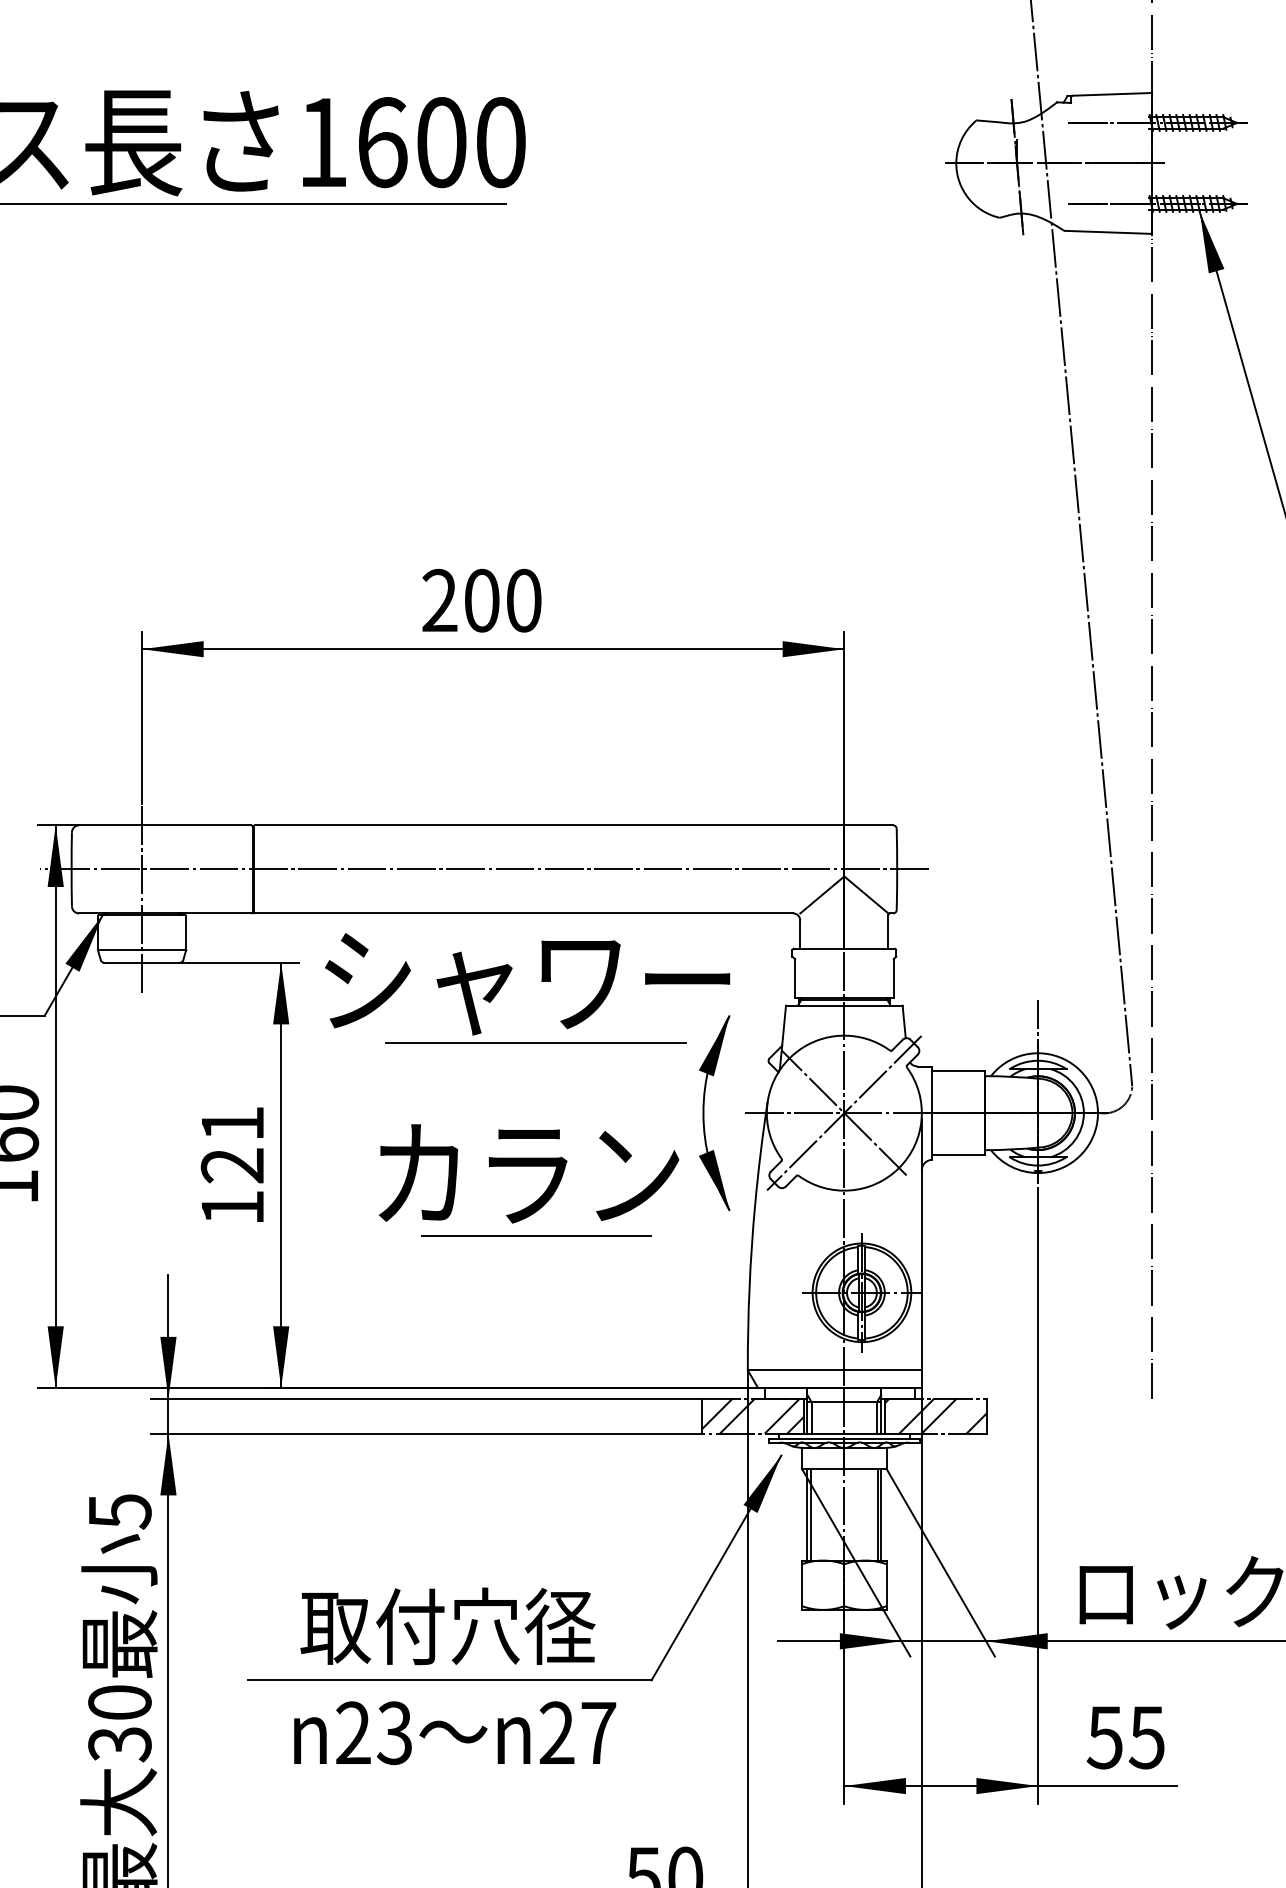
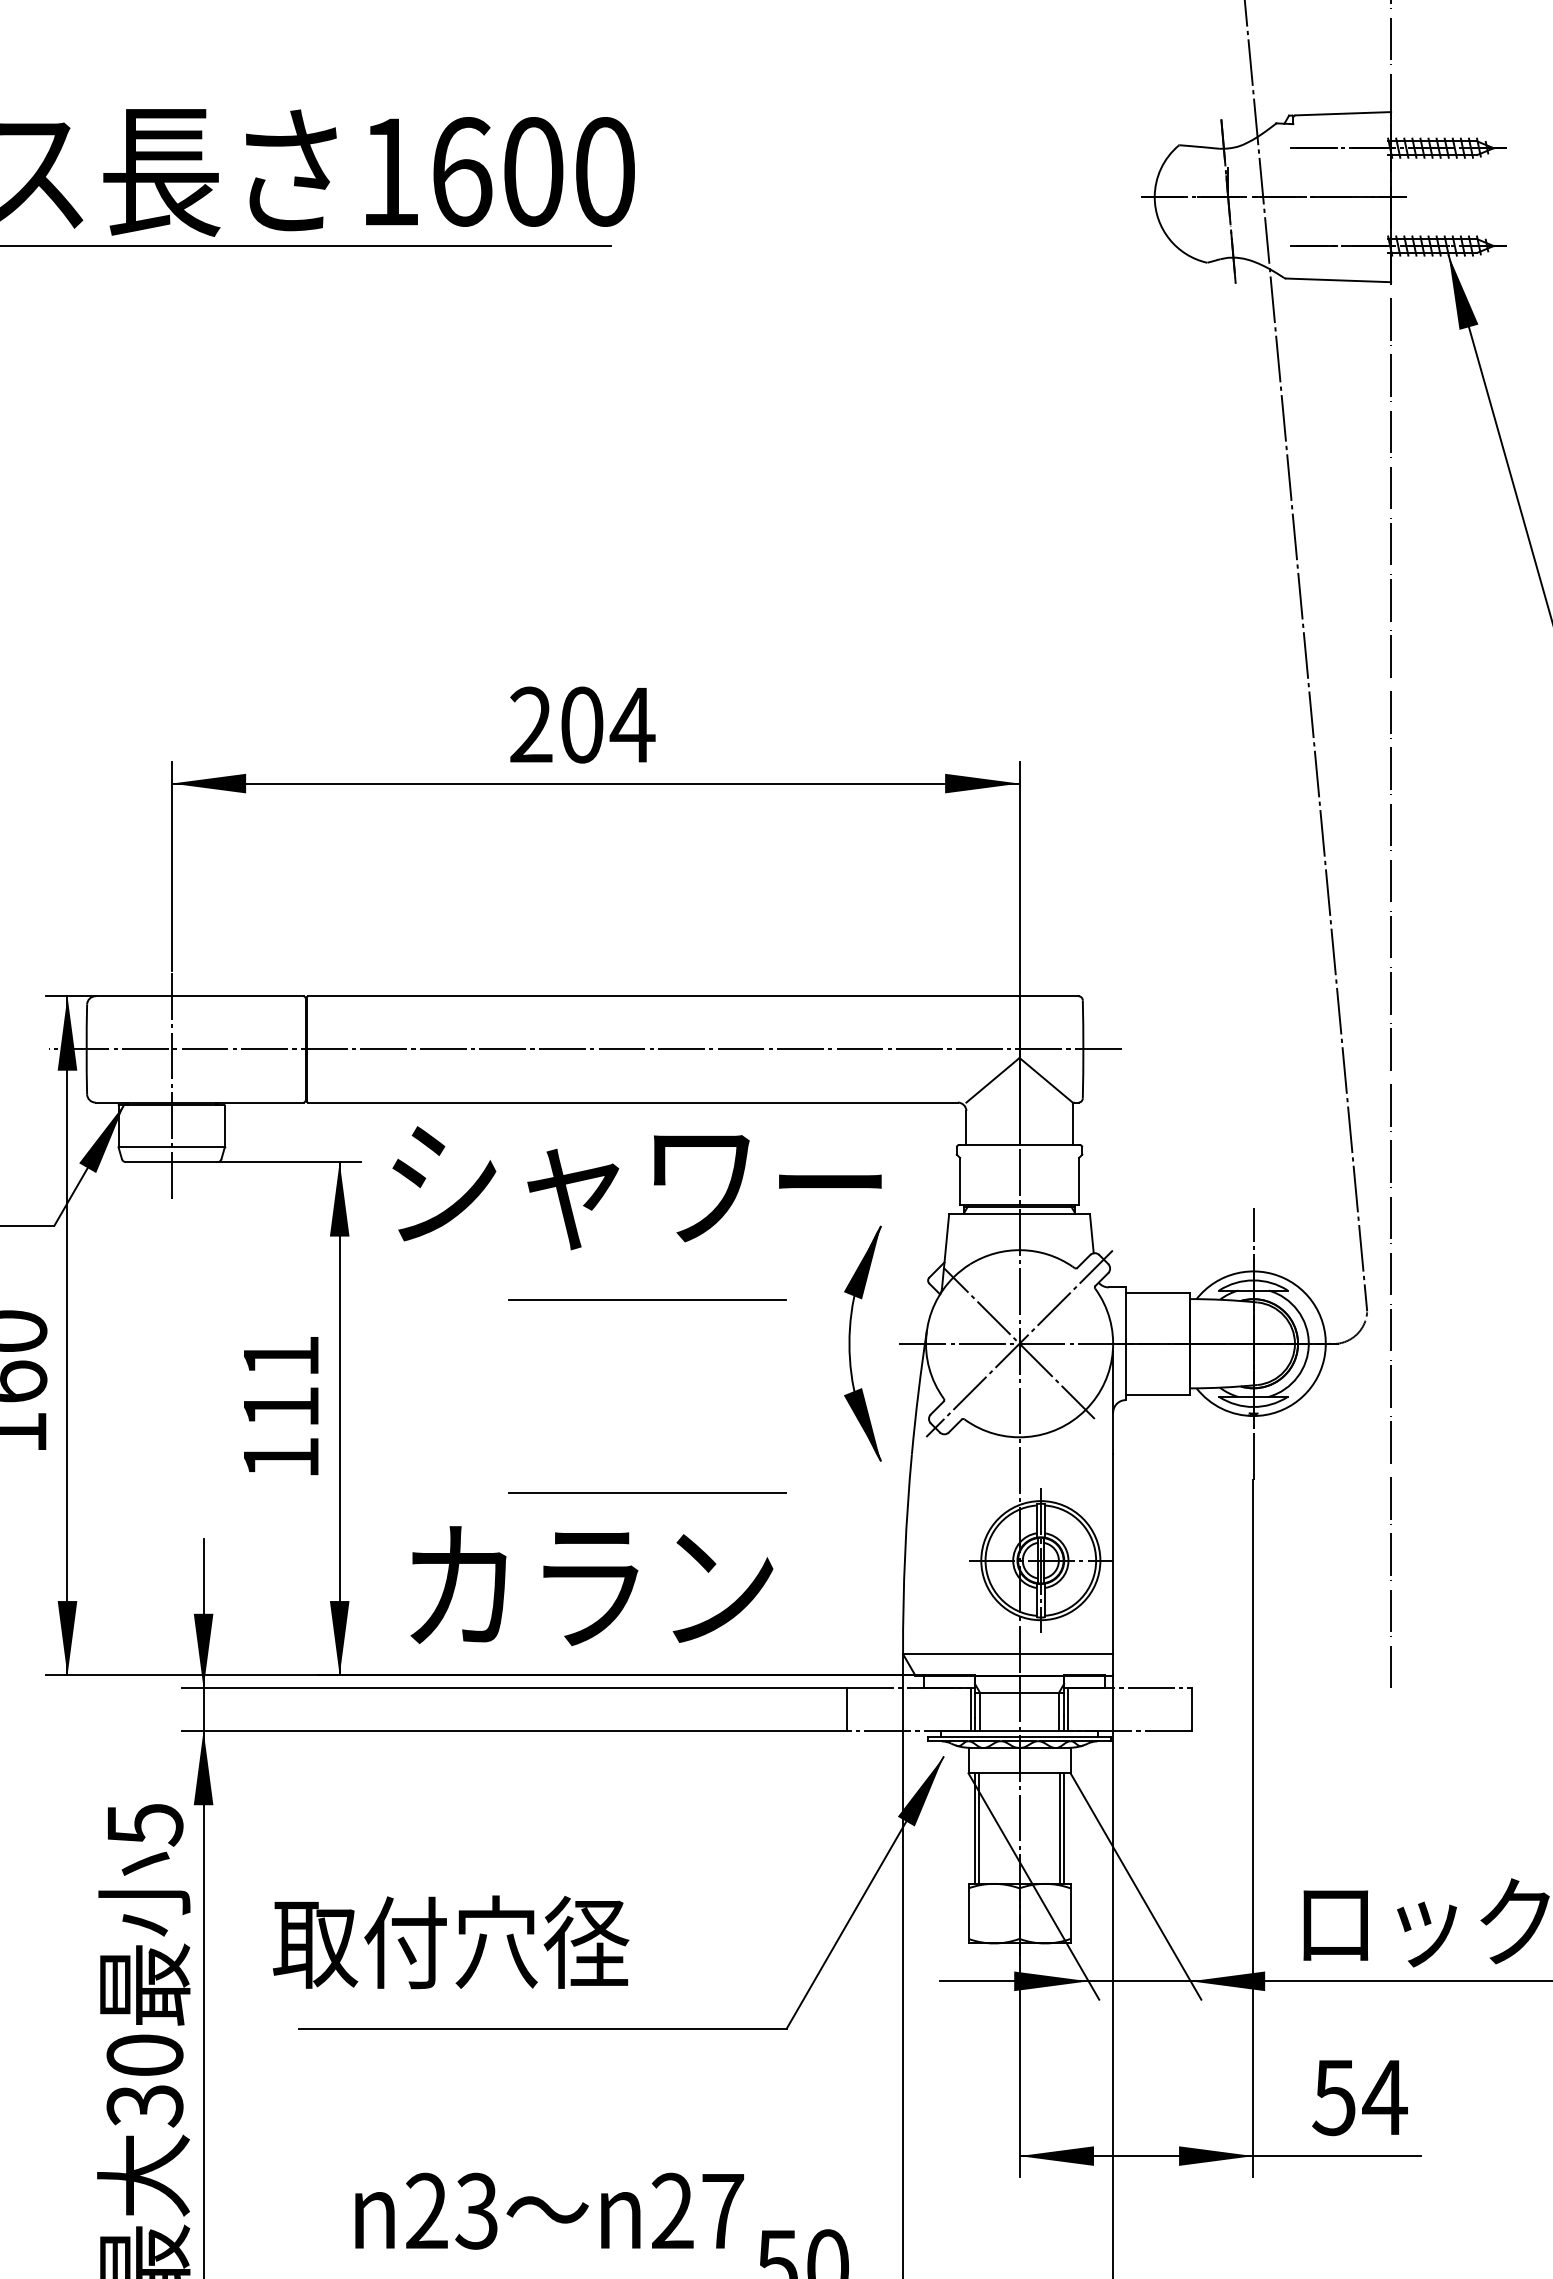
text: (523, 600) -> (632, 724), 200 -> 204
line: (536, 1042) -> (647, 1258), removed
line: (536, 1076) -> (647, 1299), added
text: (232, 1165) -> (280, 1407), 121 -> 111
text: (528, 1173) -> (591, 1585), moved
hatch: (752, 1416) -> (908, 1709), removed
hatch: (935, 1416) -> (1129, 1709), removed
text: (448, 1626) -> (451, 1942), moved
text: (454, 1732) -> (549, 2210), moved
text: (1146, 1738) -> (1384, 2098), 55 -> 54

